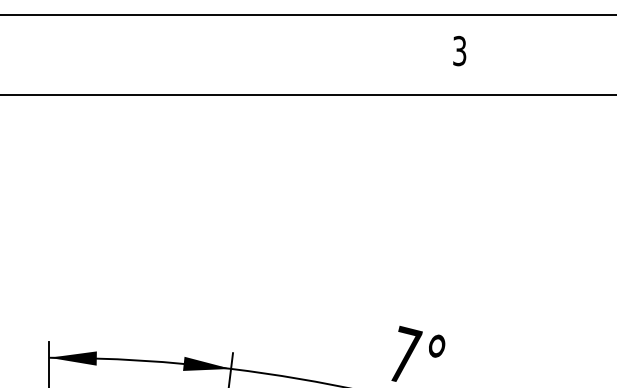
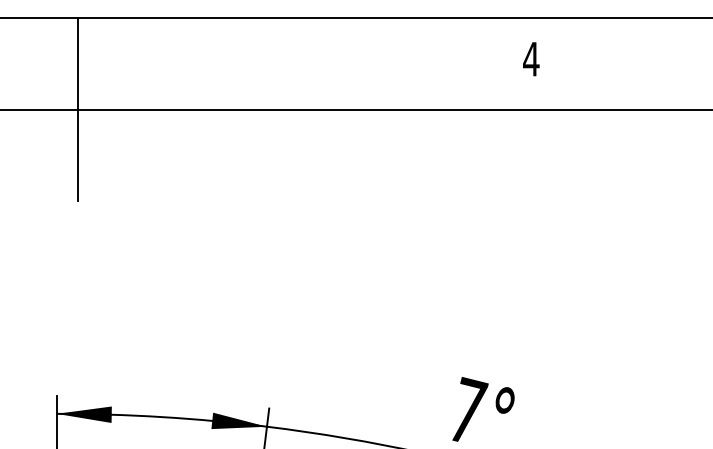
text: (459, 50) -> (531, 58), 3 -> 4
line: (68, 94) -> (78, 109), added

